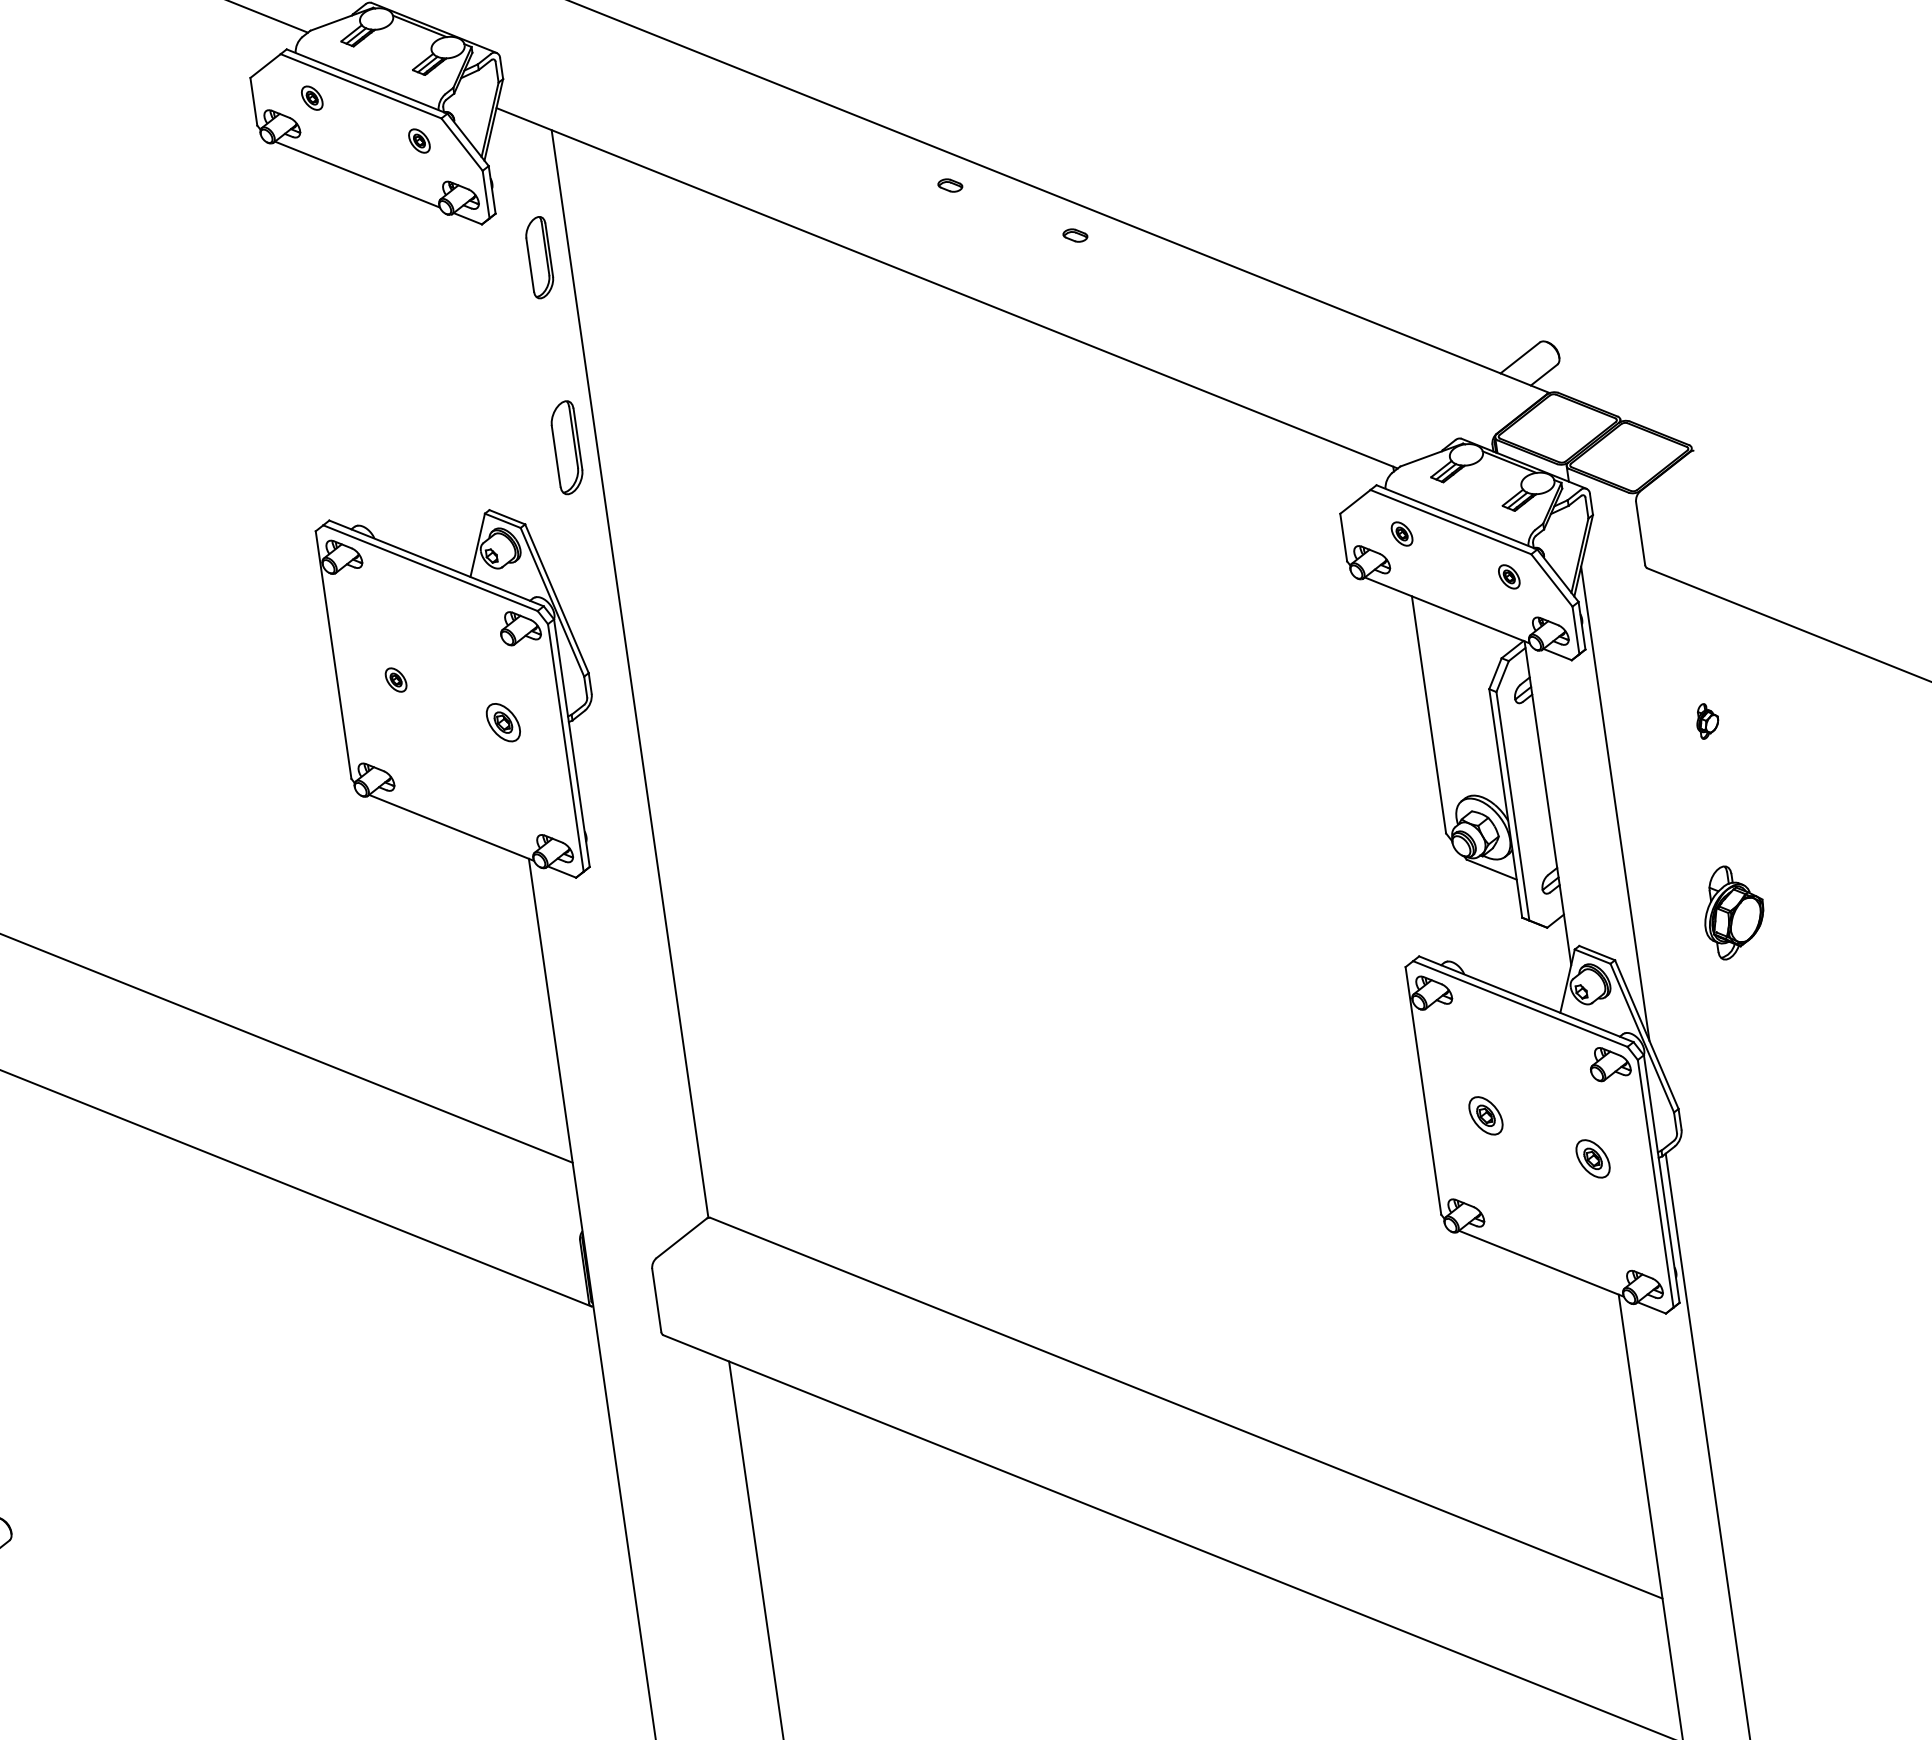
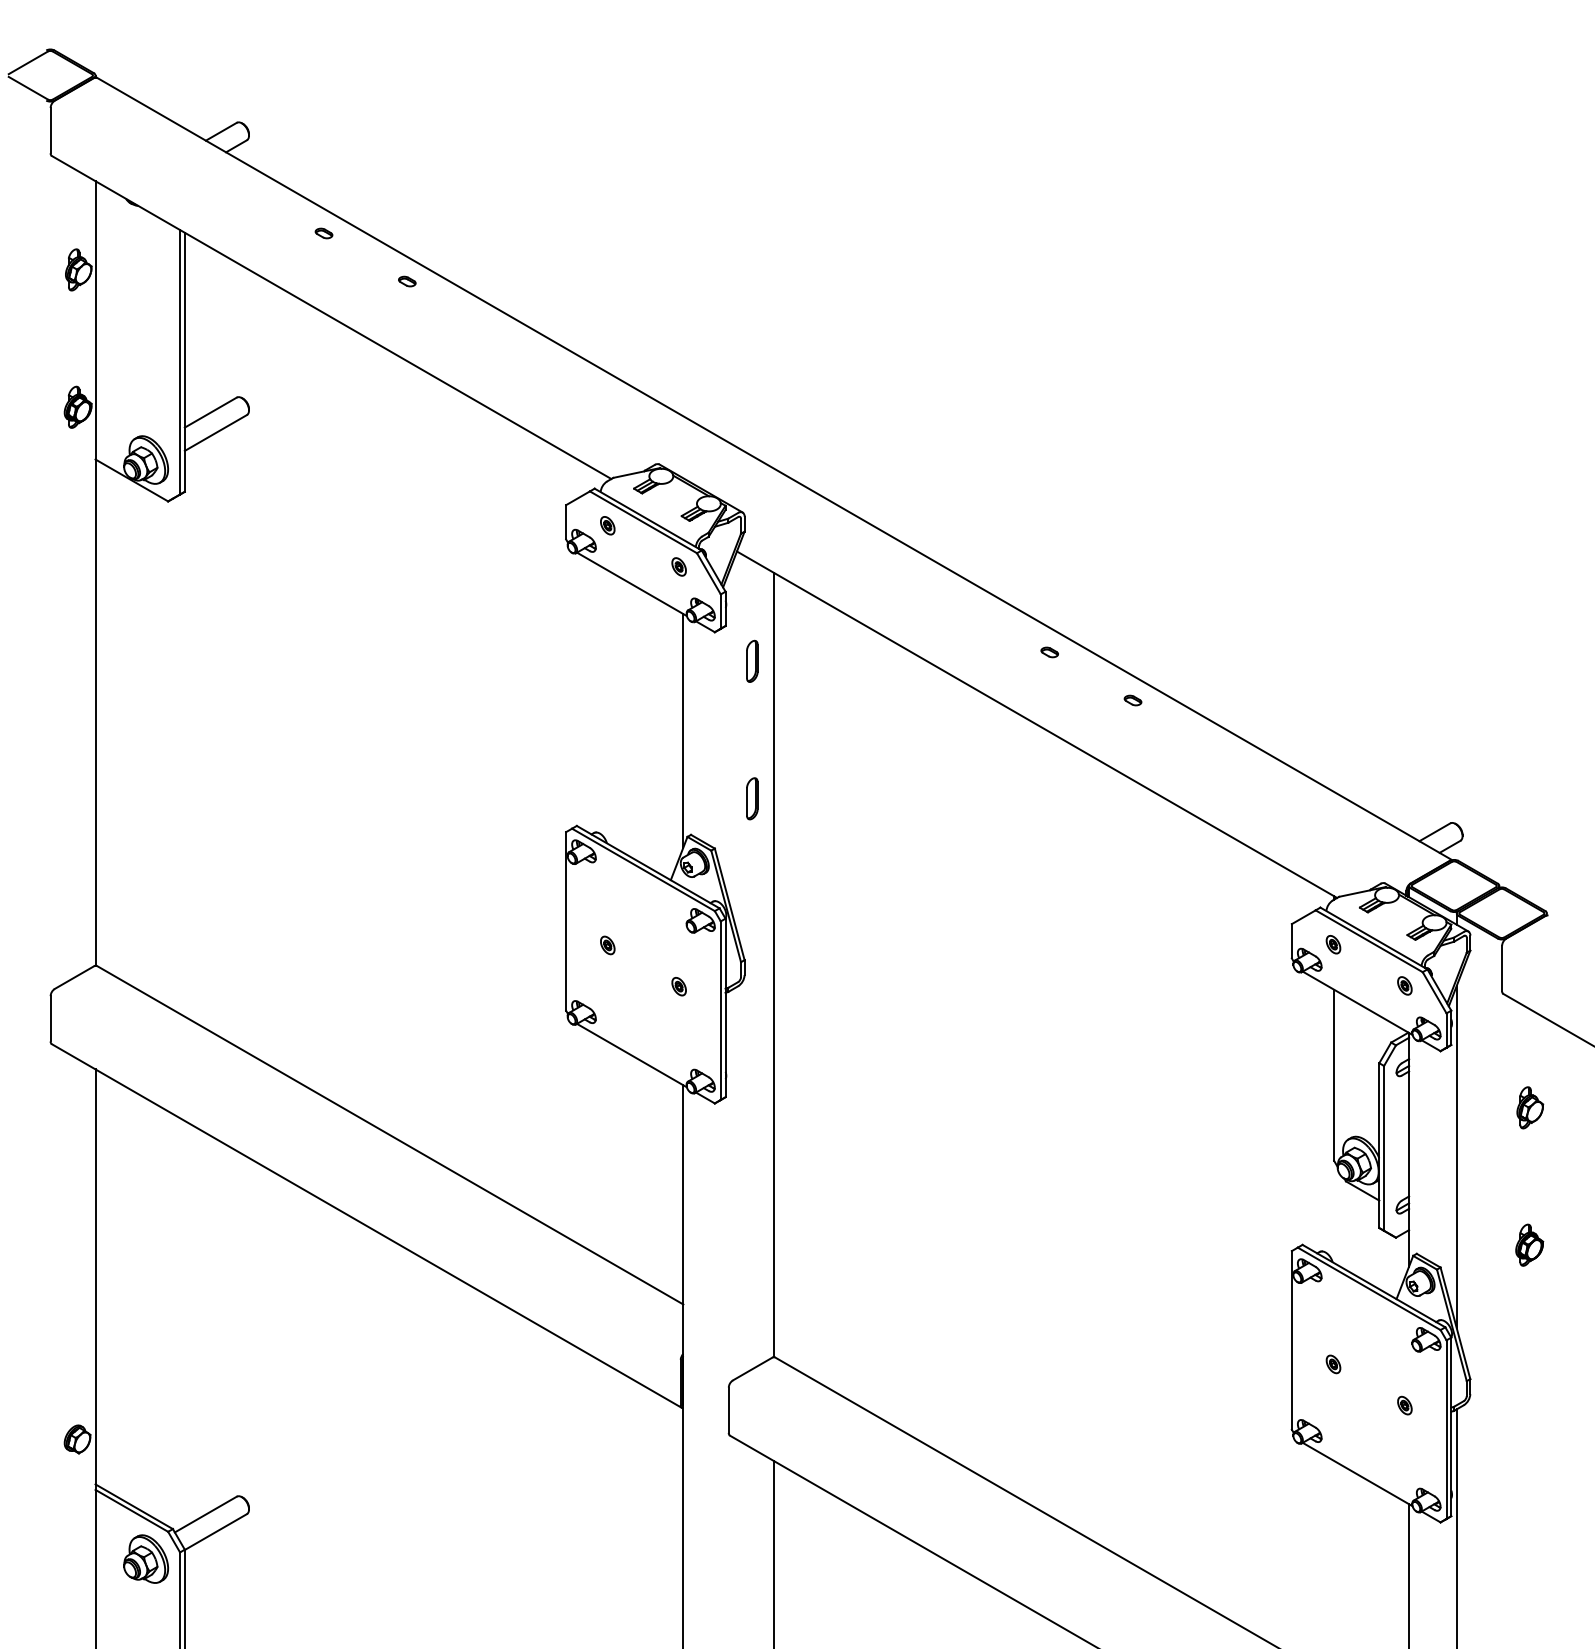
part: (539, 256) -> (752, 660), size x0.71
line: (458, 366) -> (683, 730), added
part: (567, 447) -> (752, 798), size x0.62
part: (1707, 720) -> (1530, 1107), size x1.67
part: (502, 722) -> (678, 986), size x0.62
part: (1733, 910) -> (1529, 1244), size x0.62
part: (1485, 1116) -> (1333, 1364), size x0.62
part: (1592, 1158) -> (1404, 1405), size x0.62

